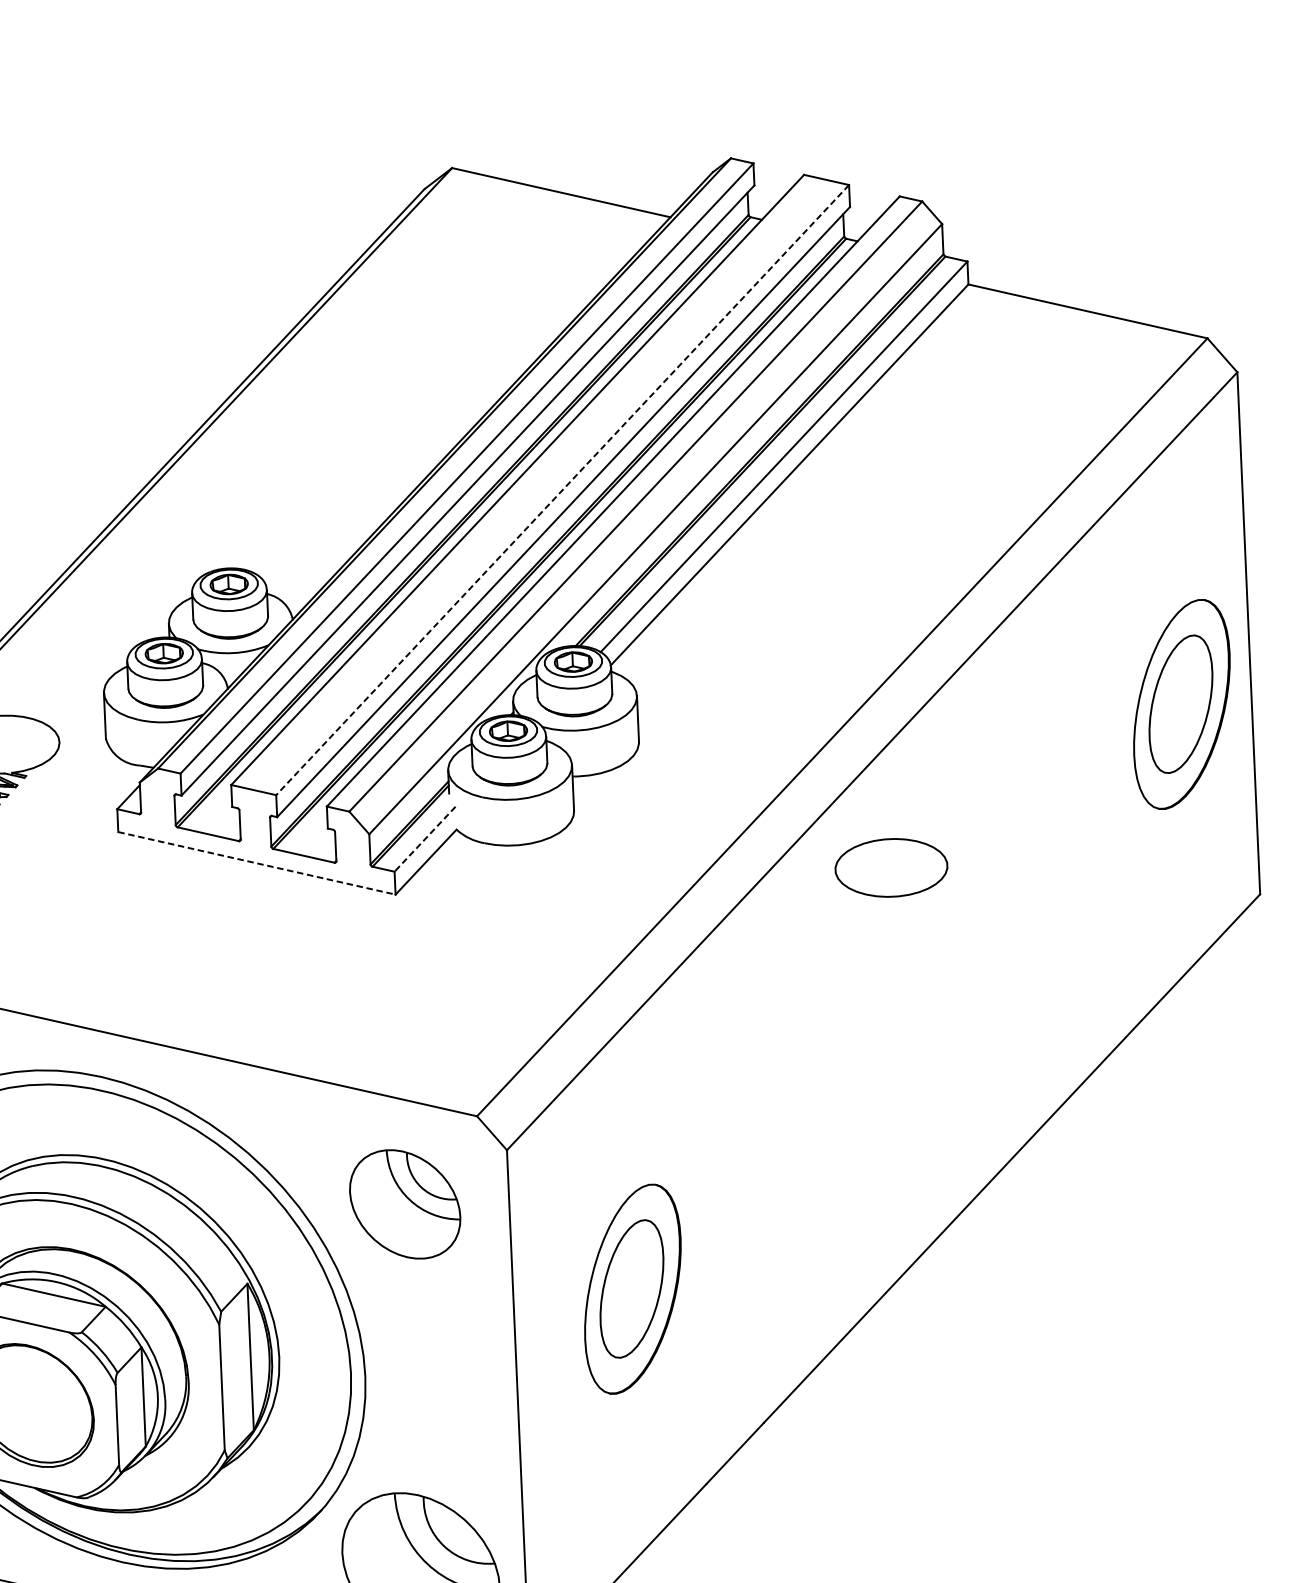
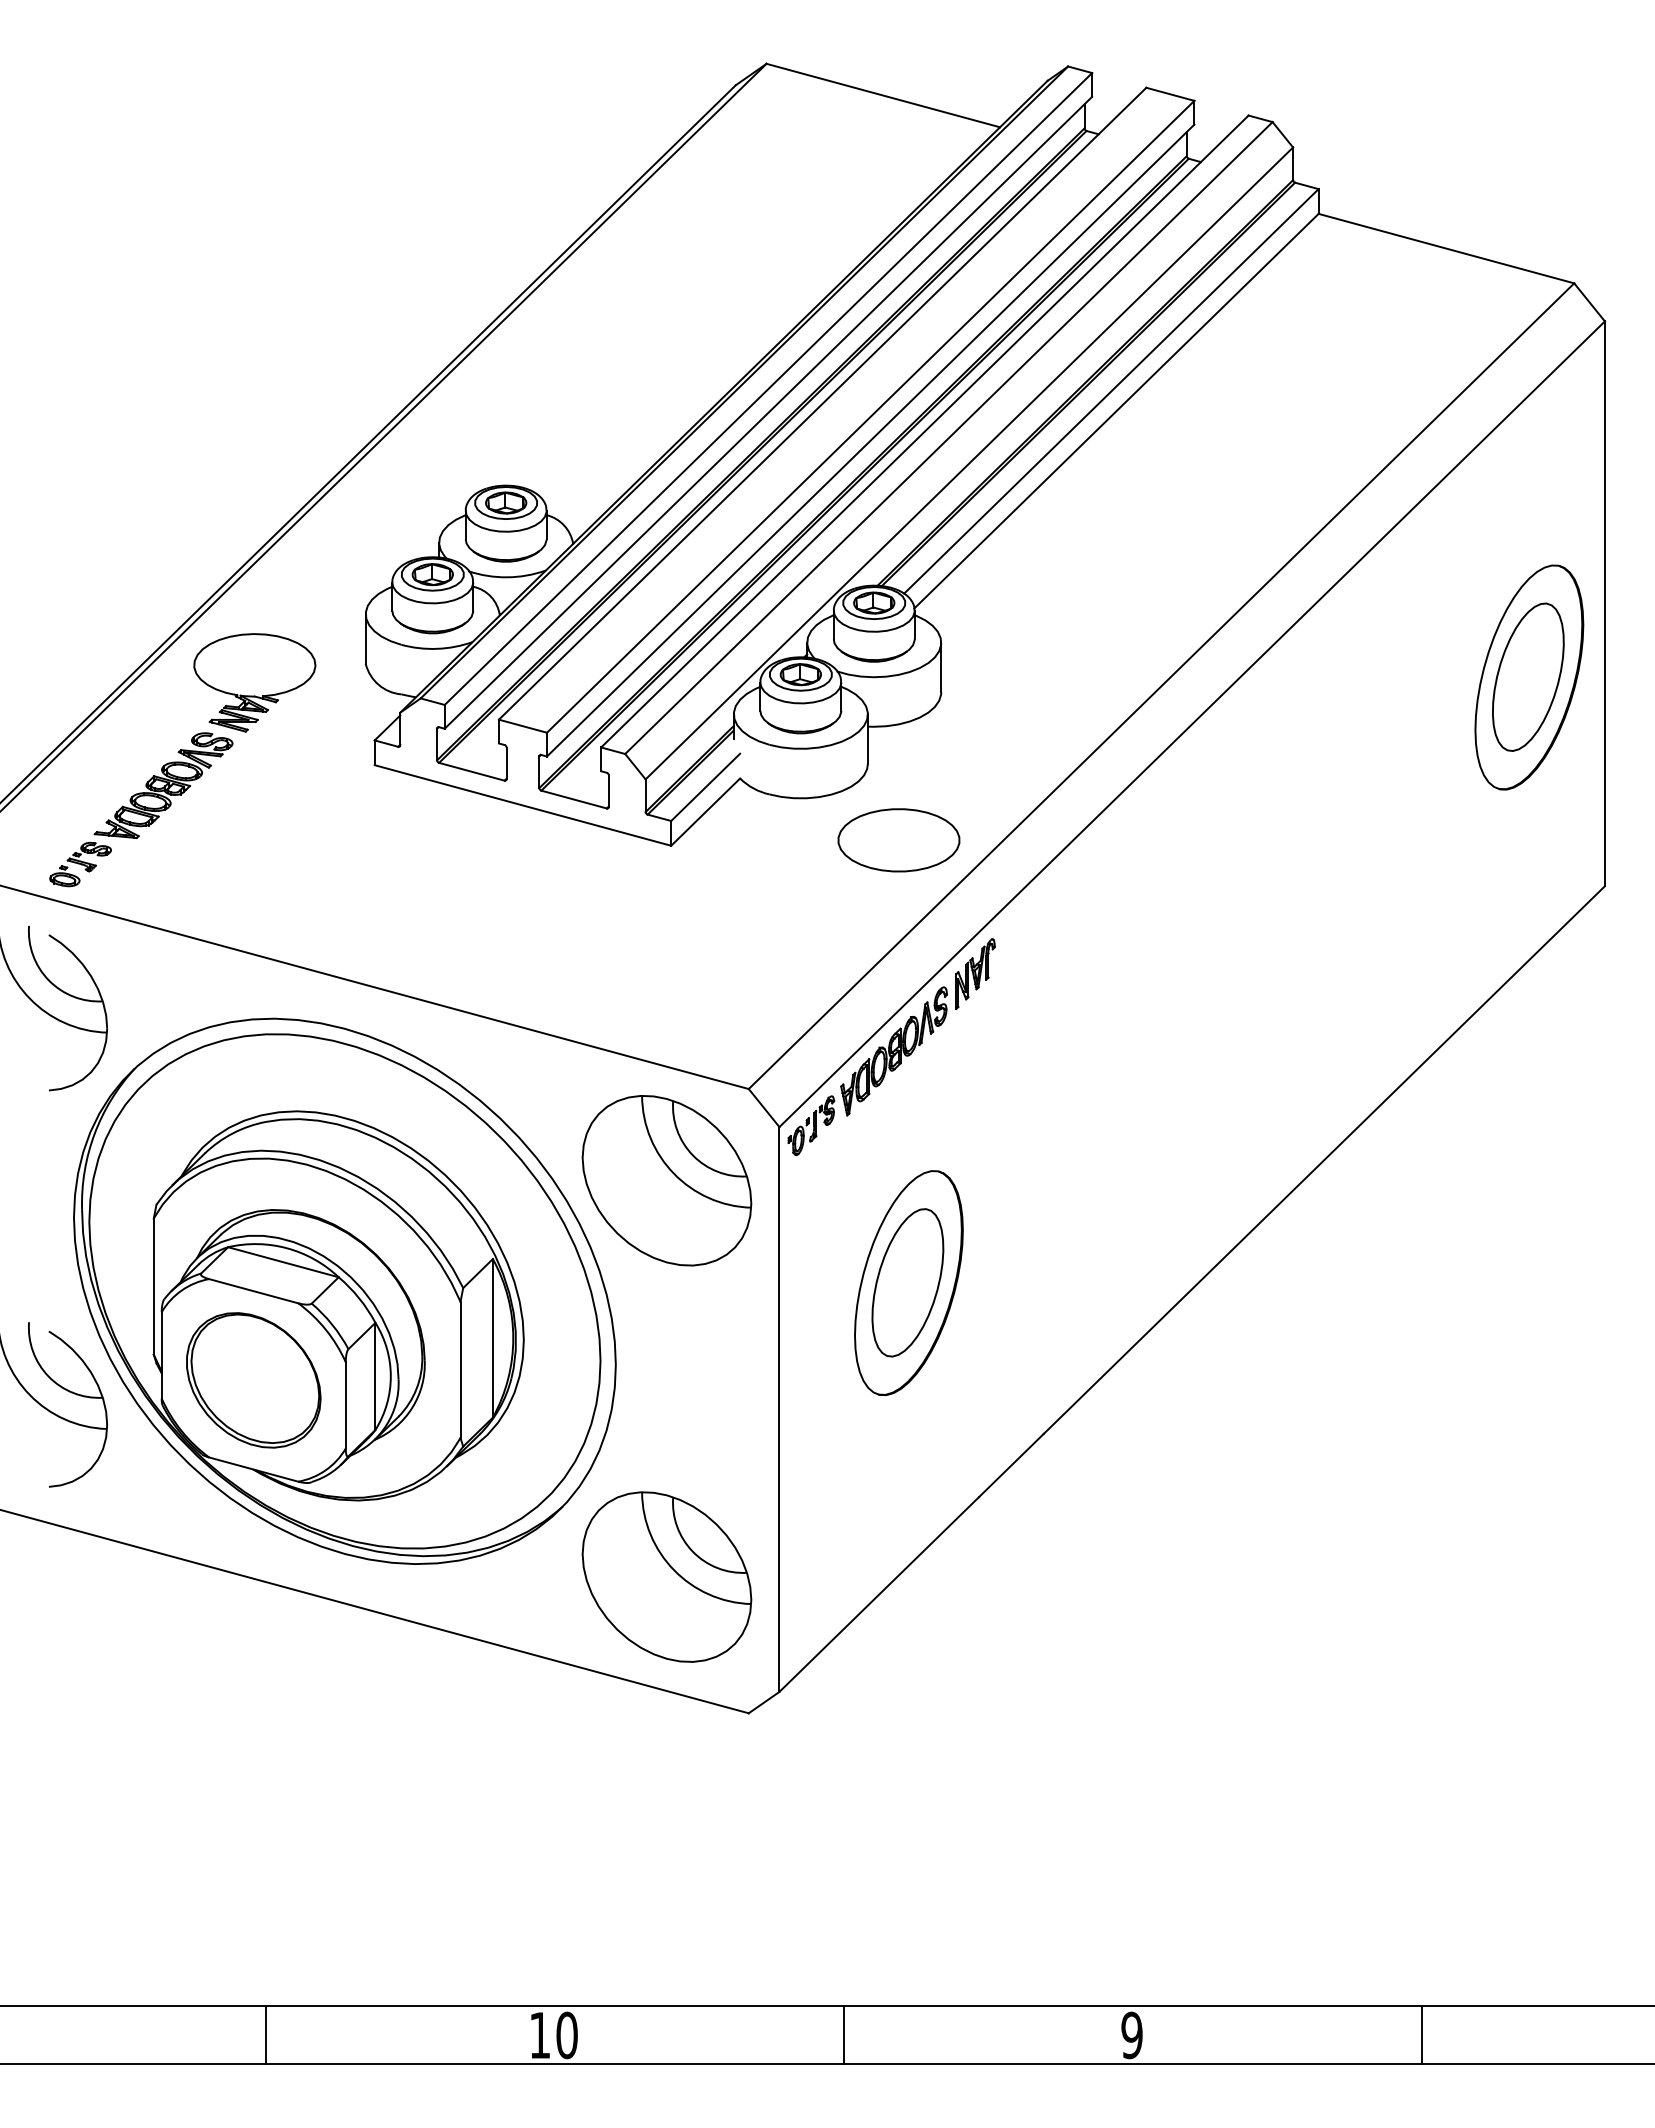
line: (562, 490) -> (870, 417), dashed -> solid
line: (424, 839) -> (705, 787), dashed -> solid
line: (256, 863) -> (522, 805), dashed -> solid
part: (891, 868) -> (898, 840), moved
part: (607, 1072) -> (891, 1047), added
part: (404, 1204) -> (666, 1180), size x1.43

